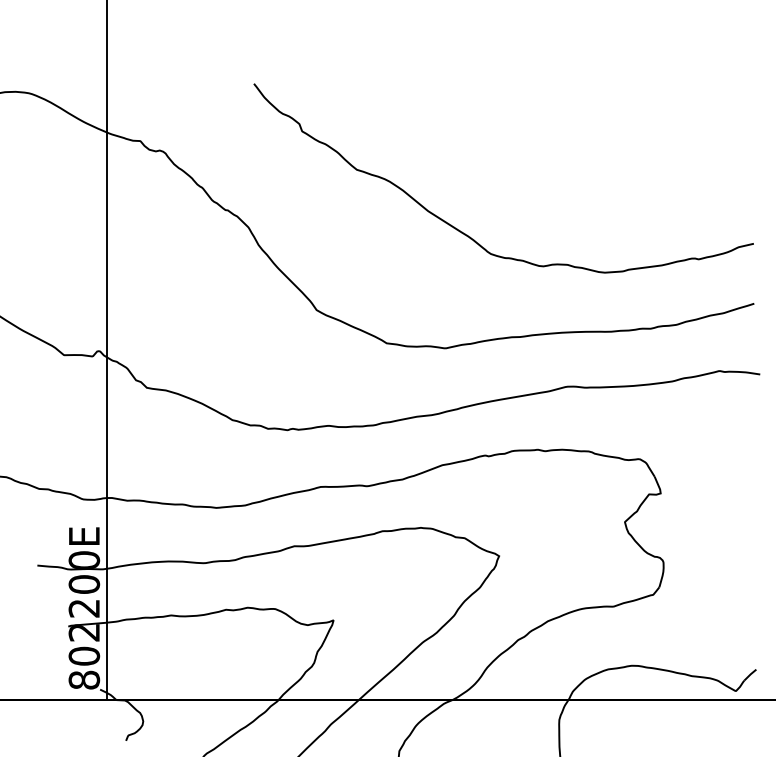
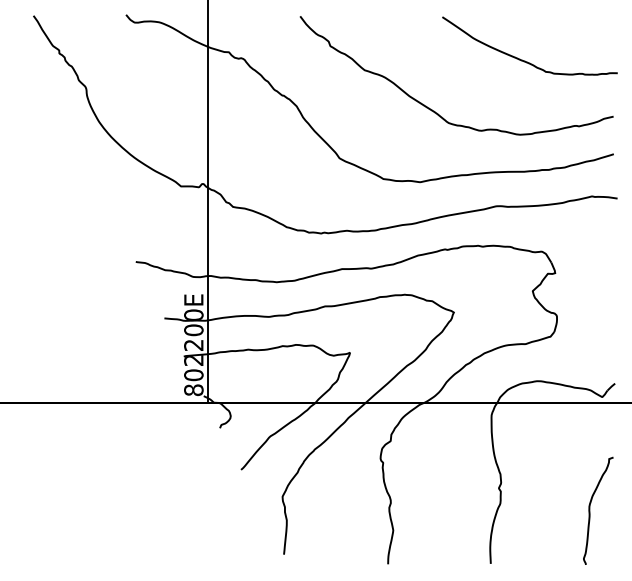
curve: (613, 154) -> (525, 60), added

